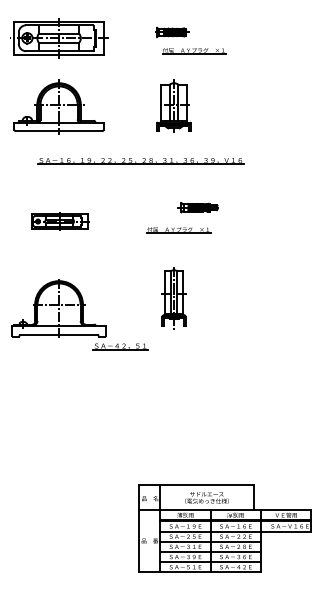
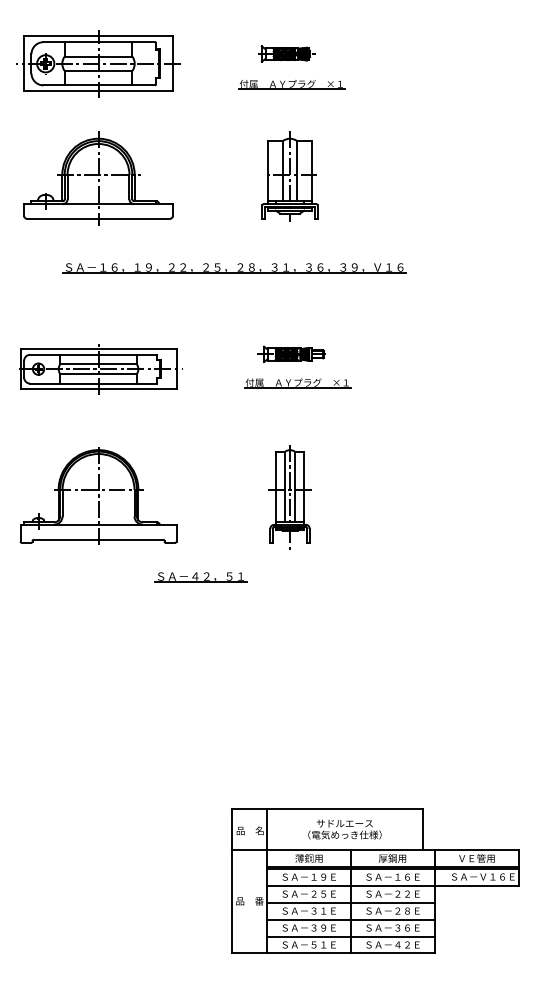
part: (194, 51) -> (292, 85), moved
part: (197, 207) -> (290, 354), moved
part: (60, 221) -> (100, 369), size x1.67
part: (58, 308) -> (97, 495), moved

